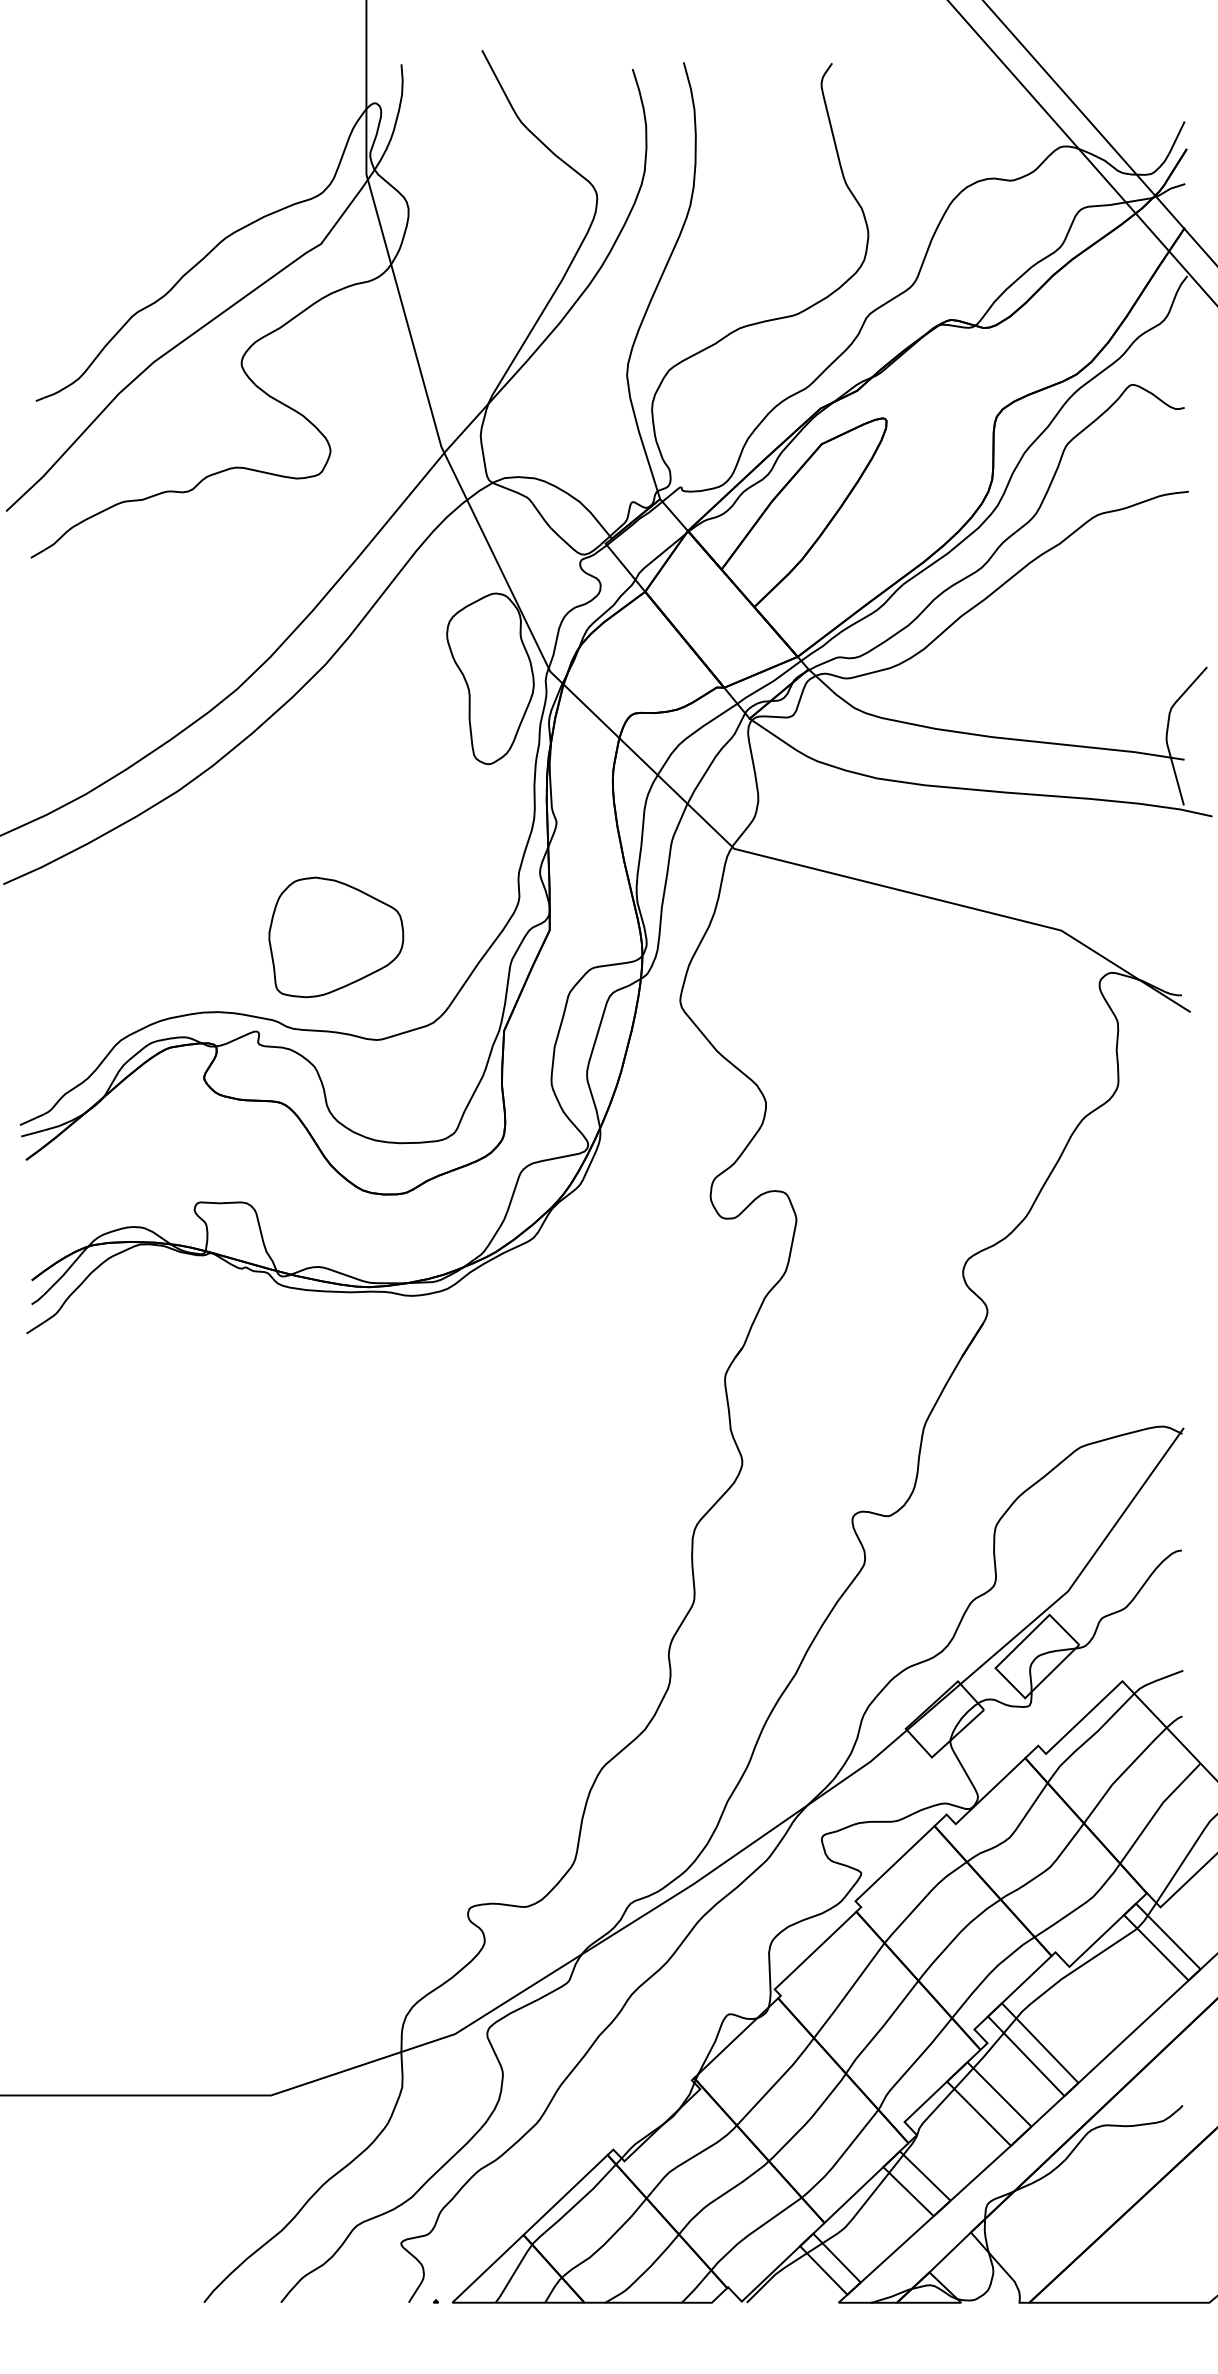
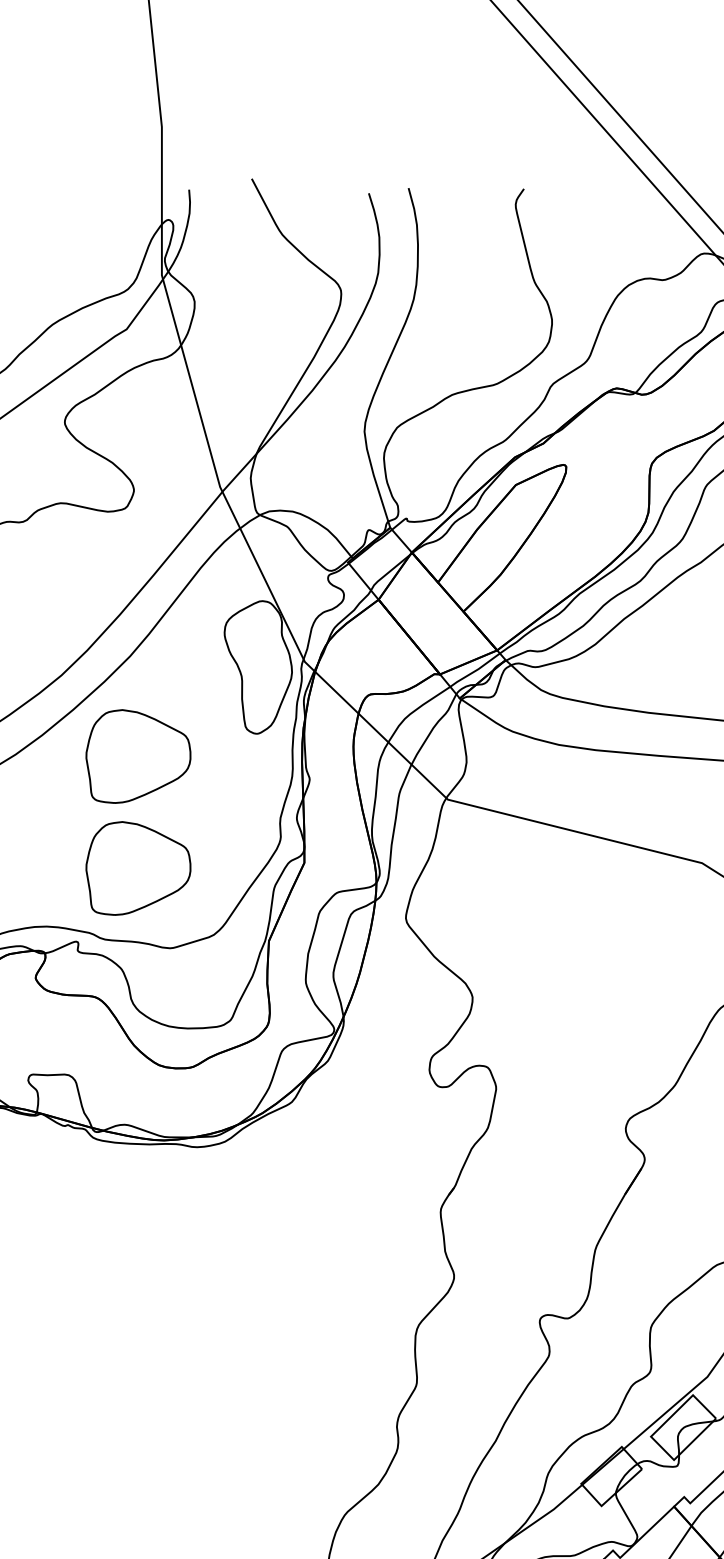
part: (336, 793) -> (138, 756), added

